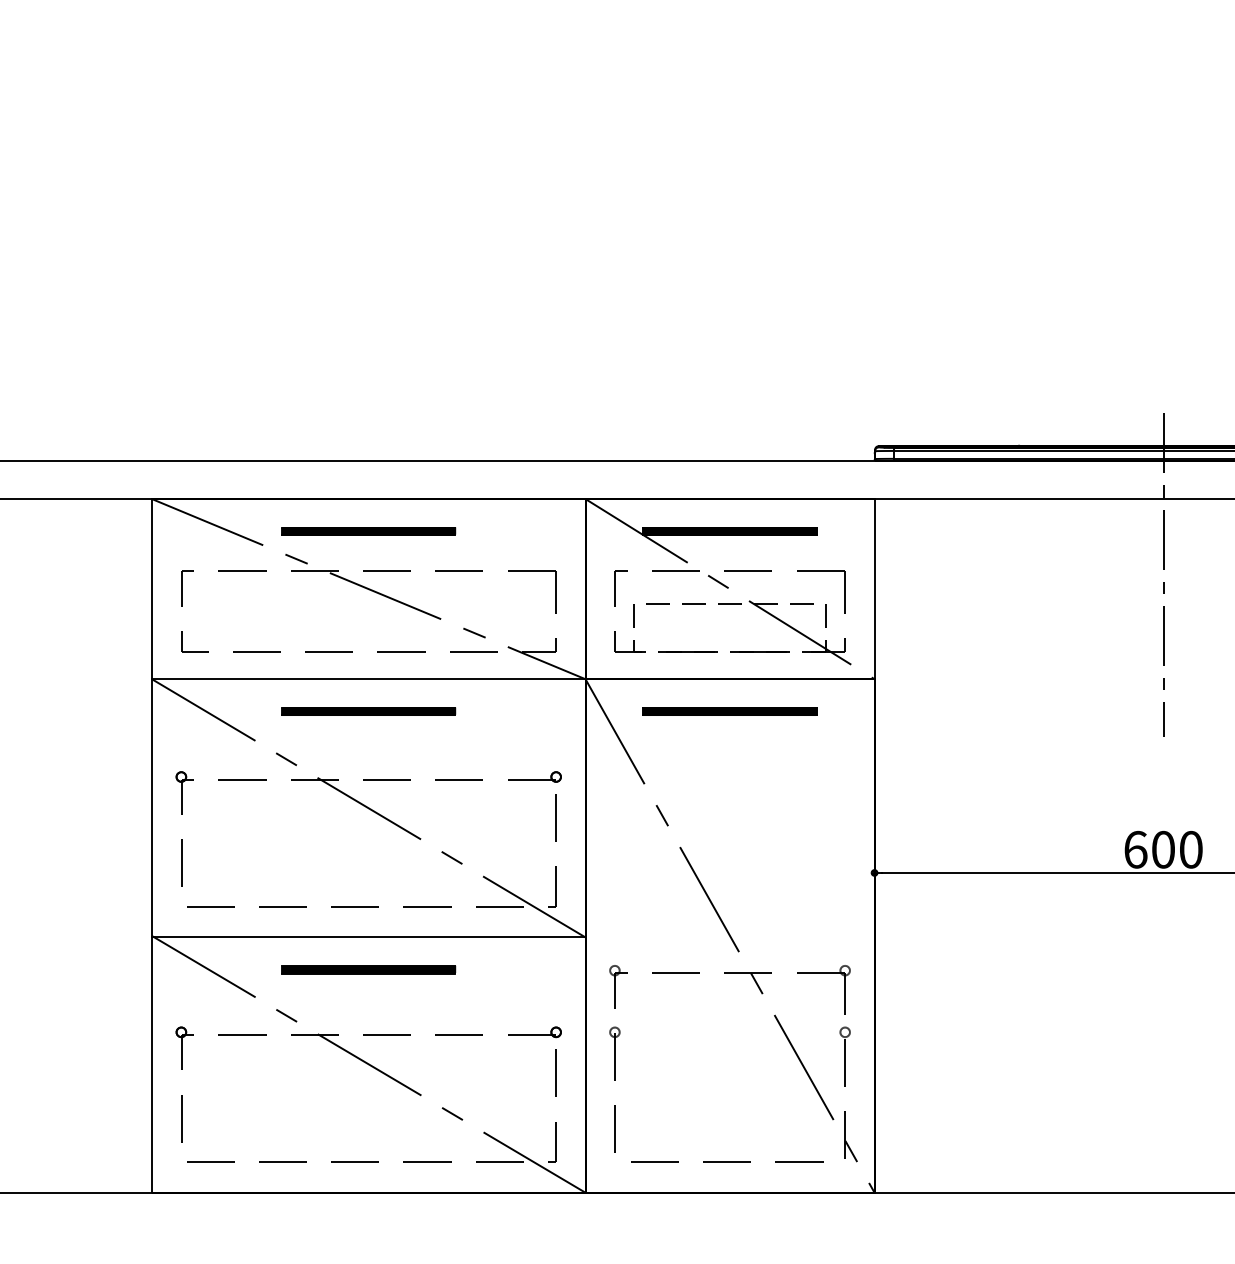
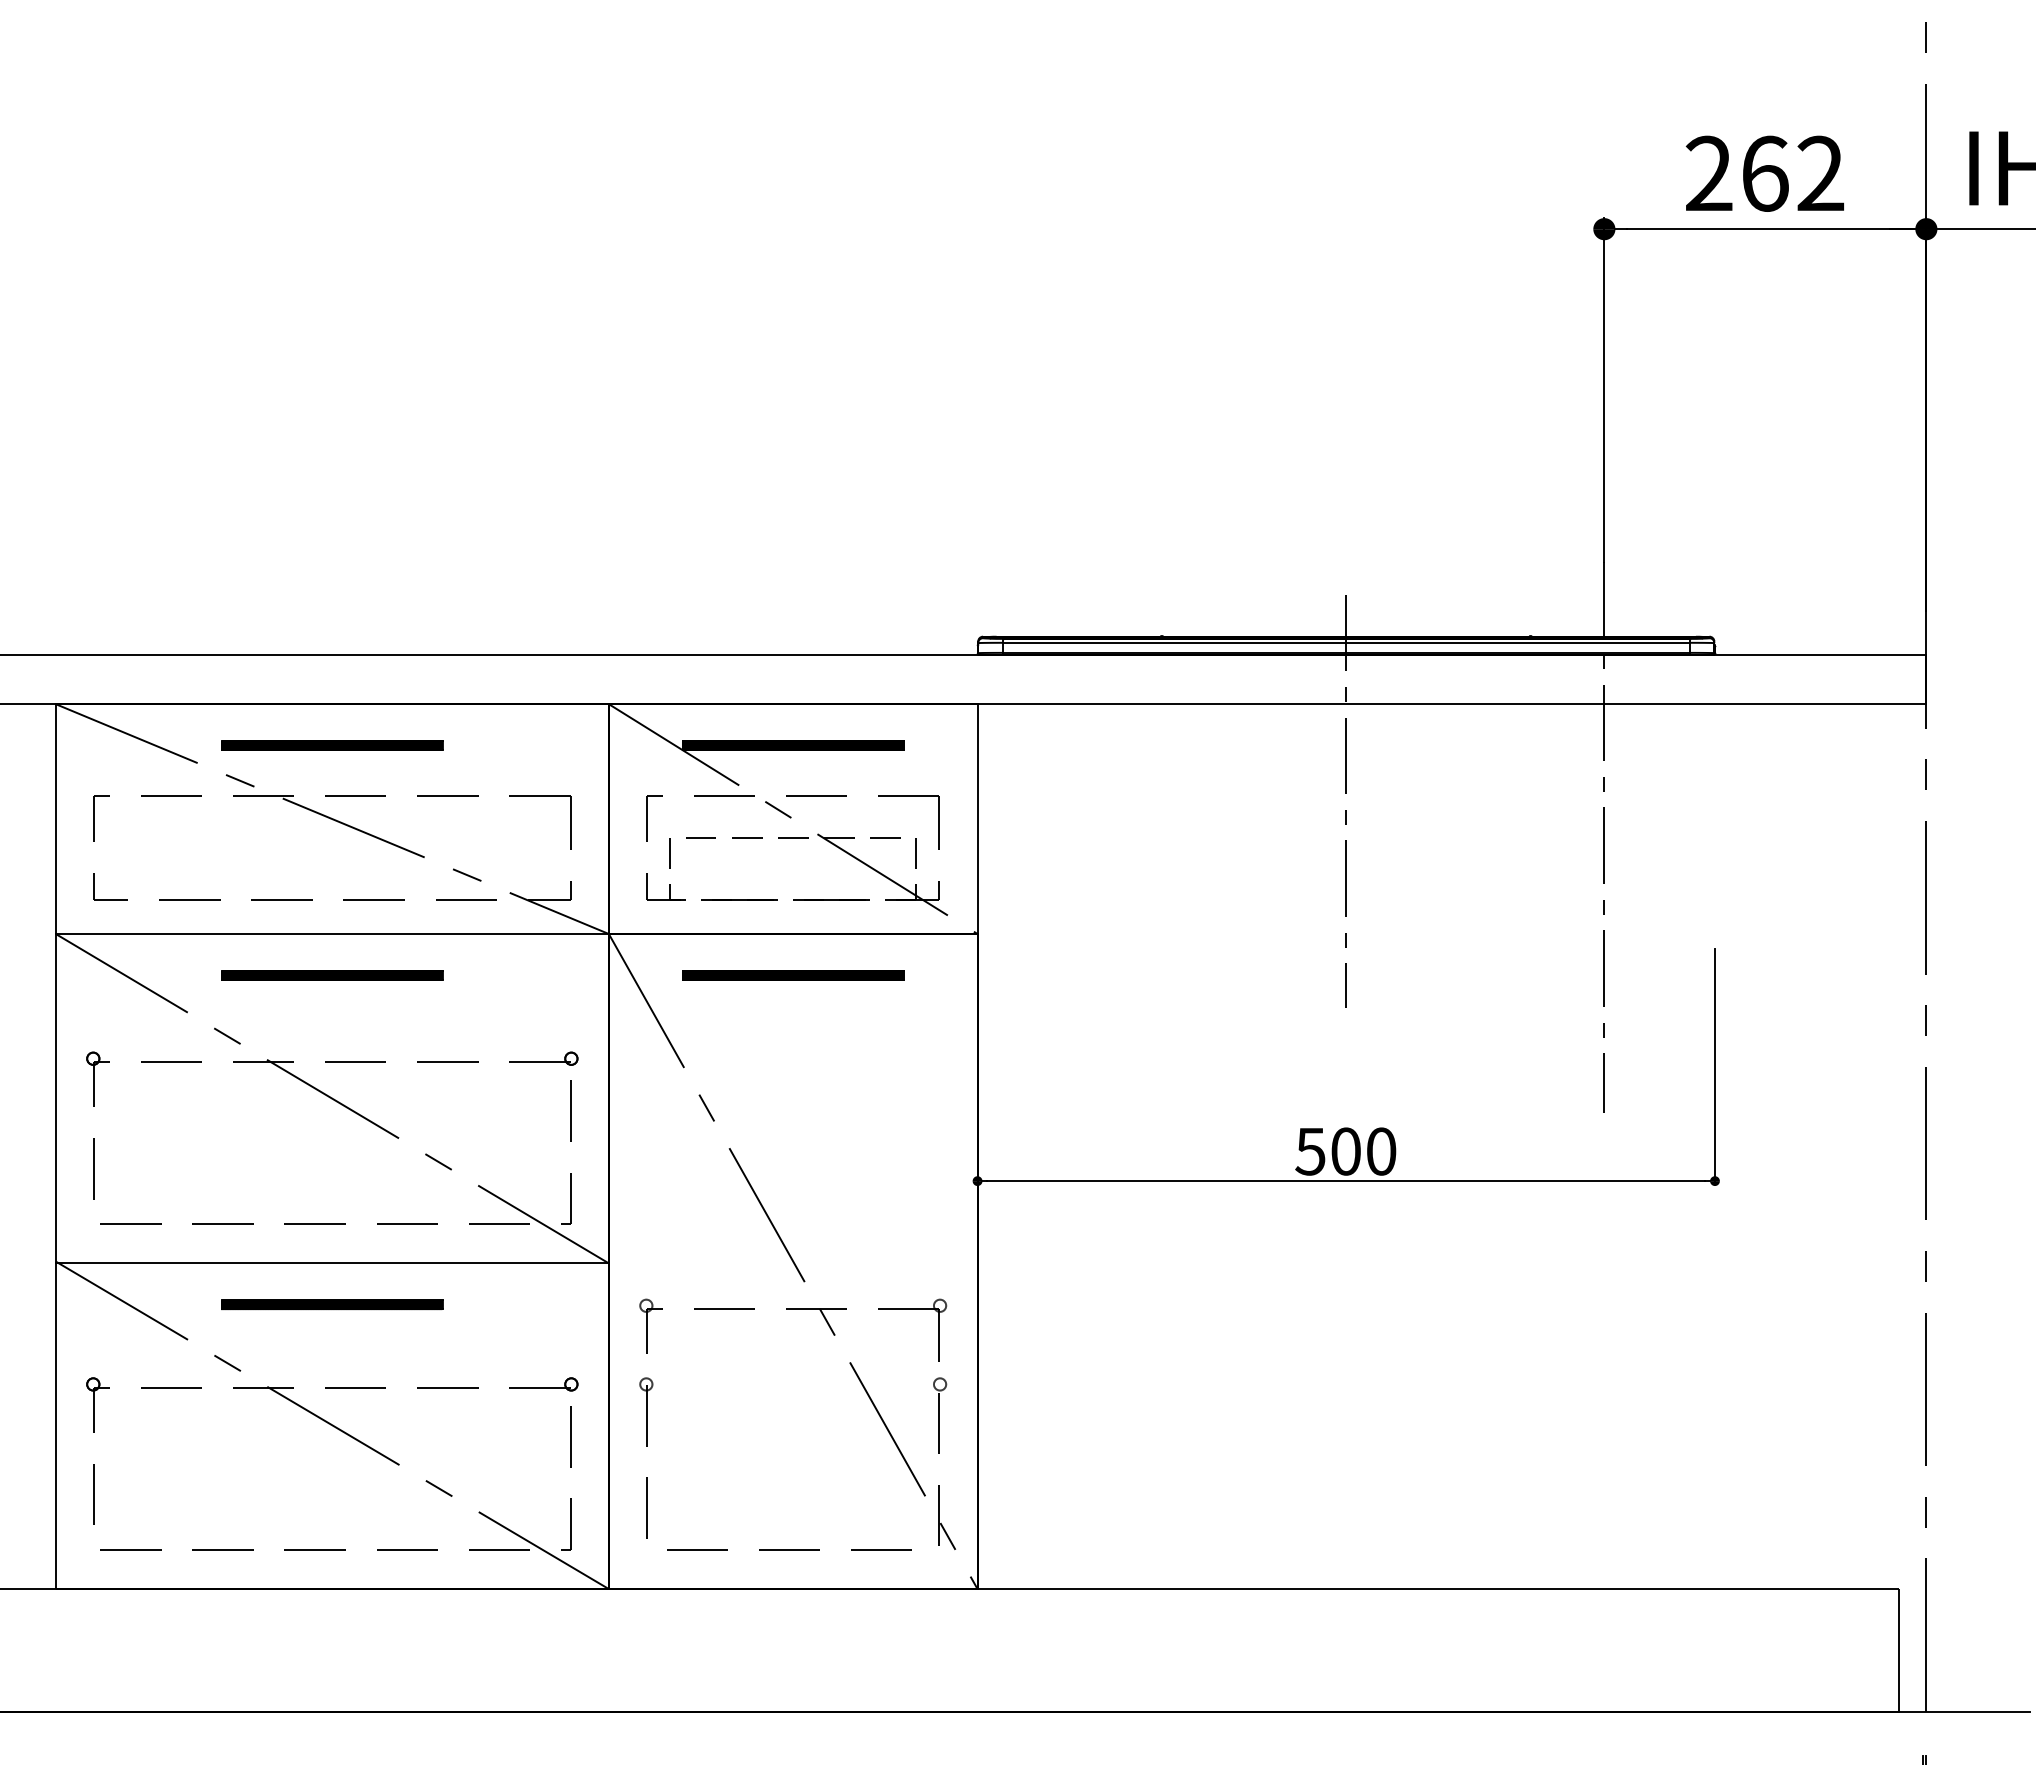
text: (1135, 849) -> (1310, 1151), 600 -> 500

